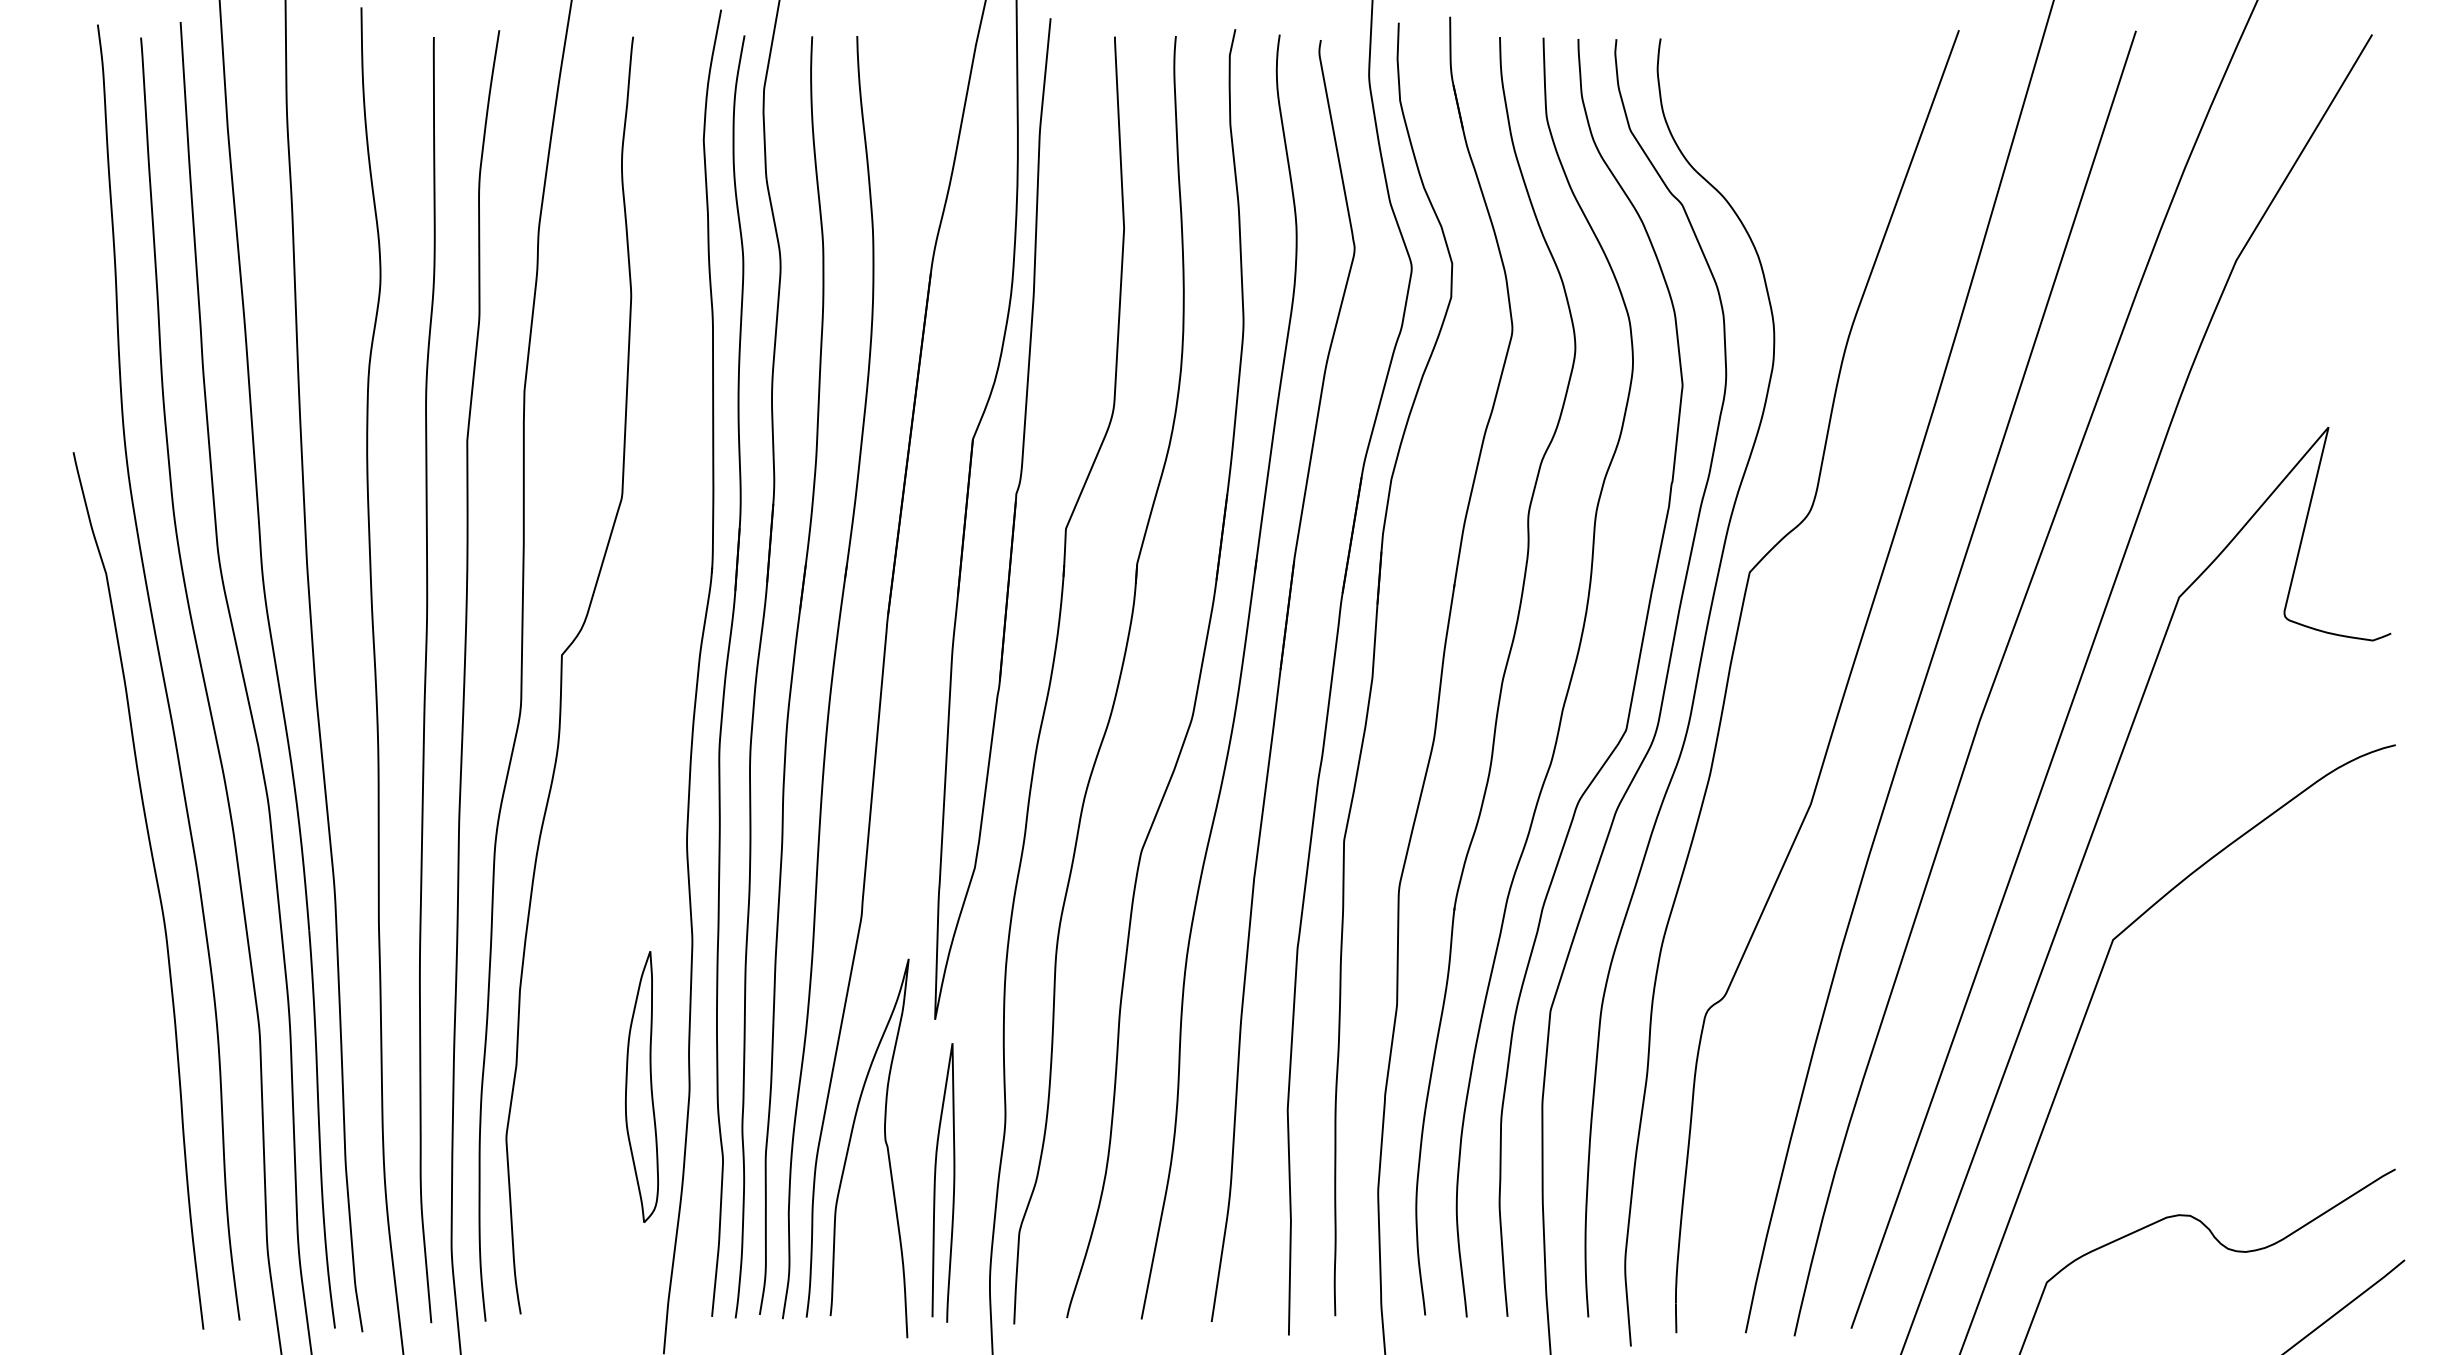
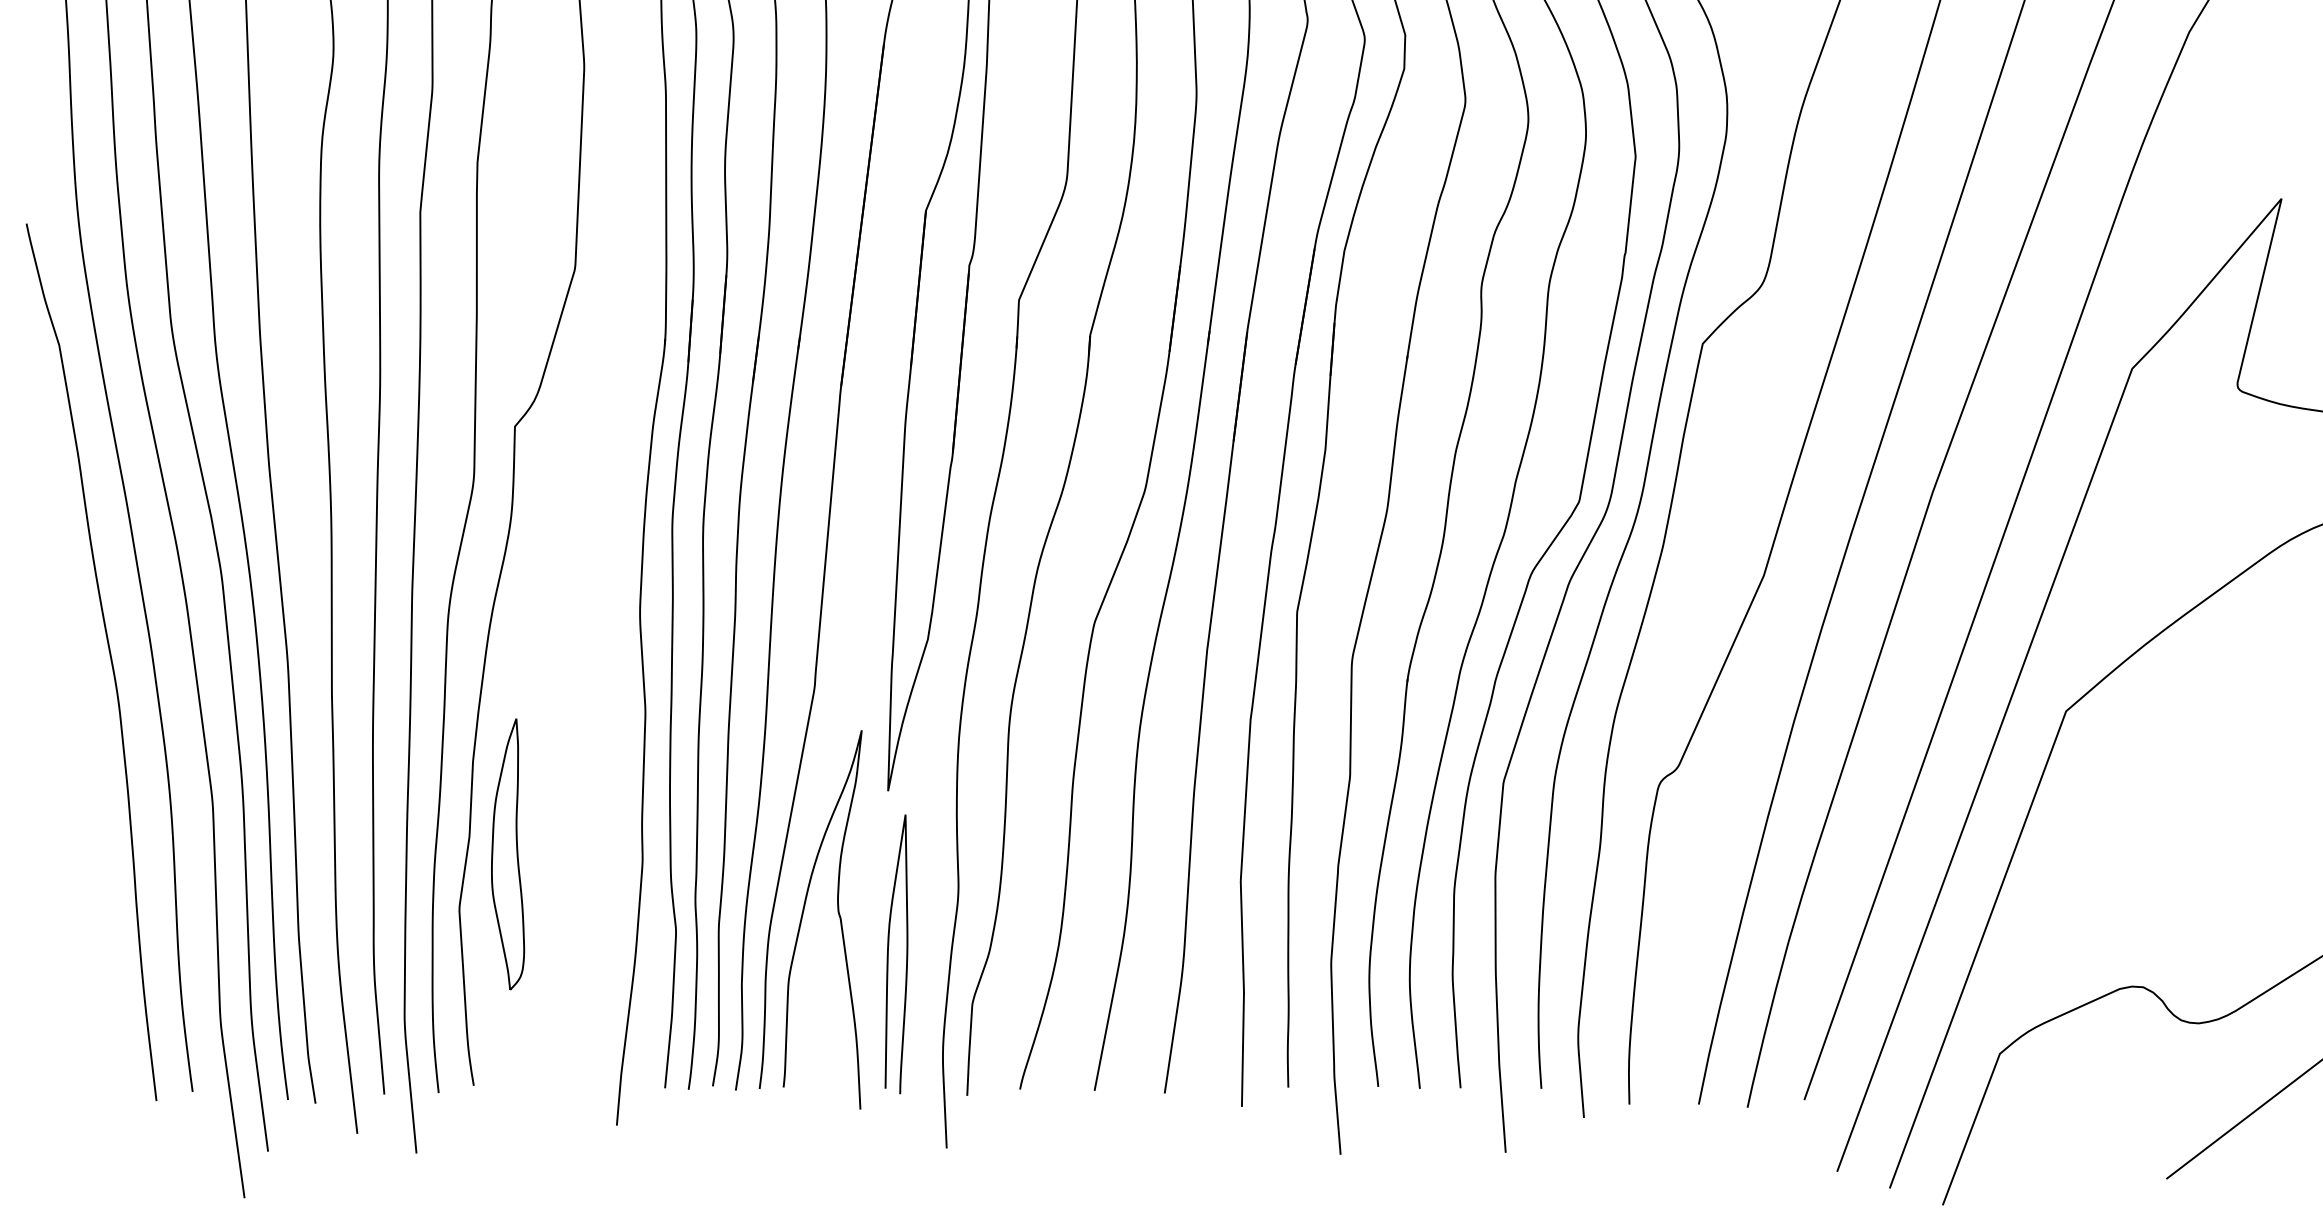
part: (641, 1086) -> (507, 853), moved

